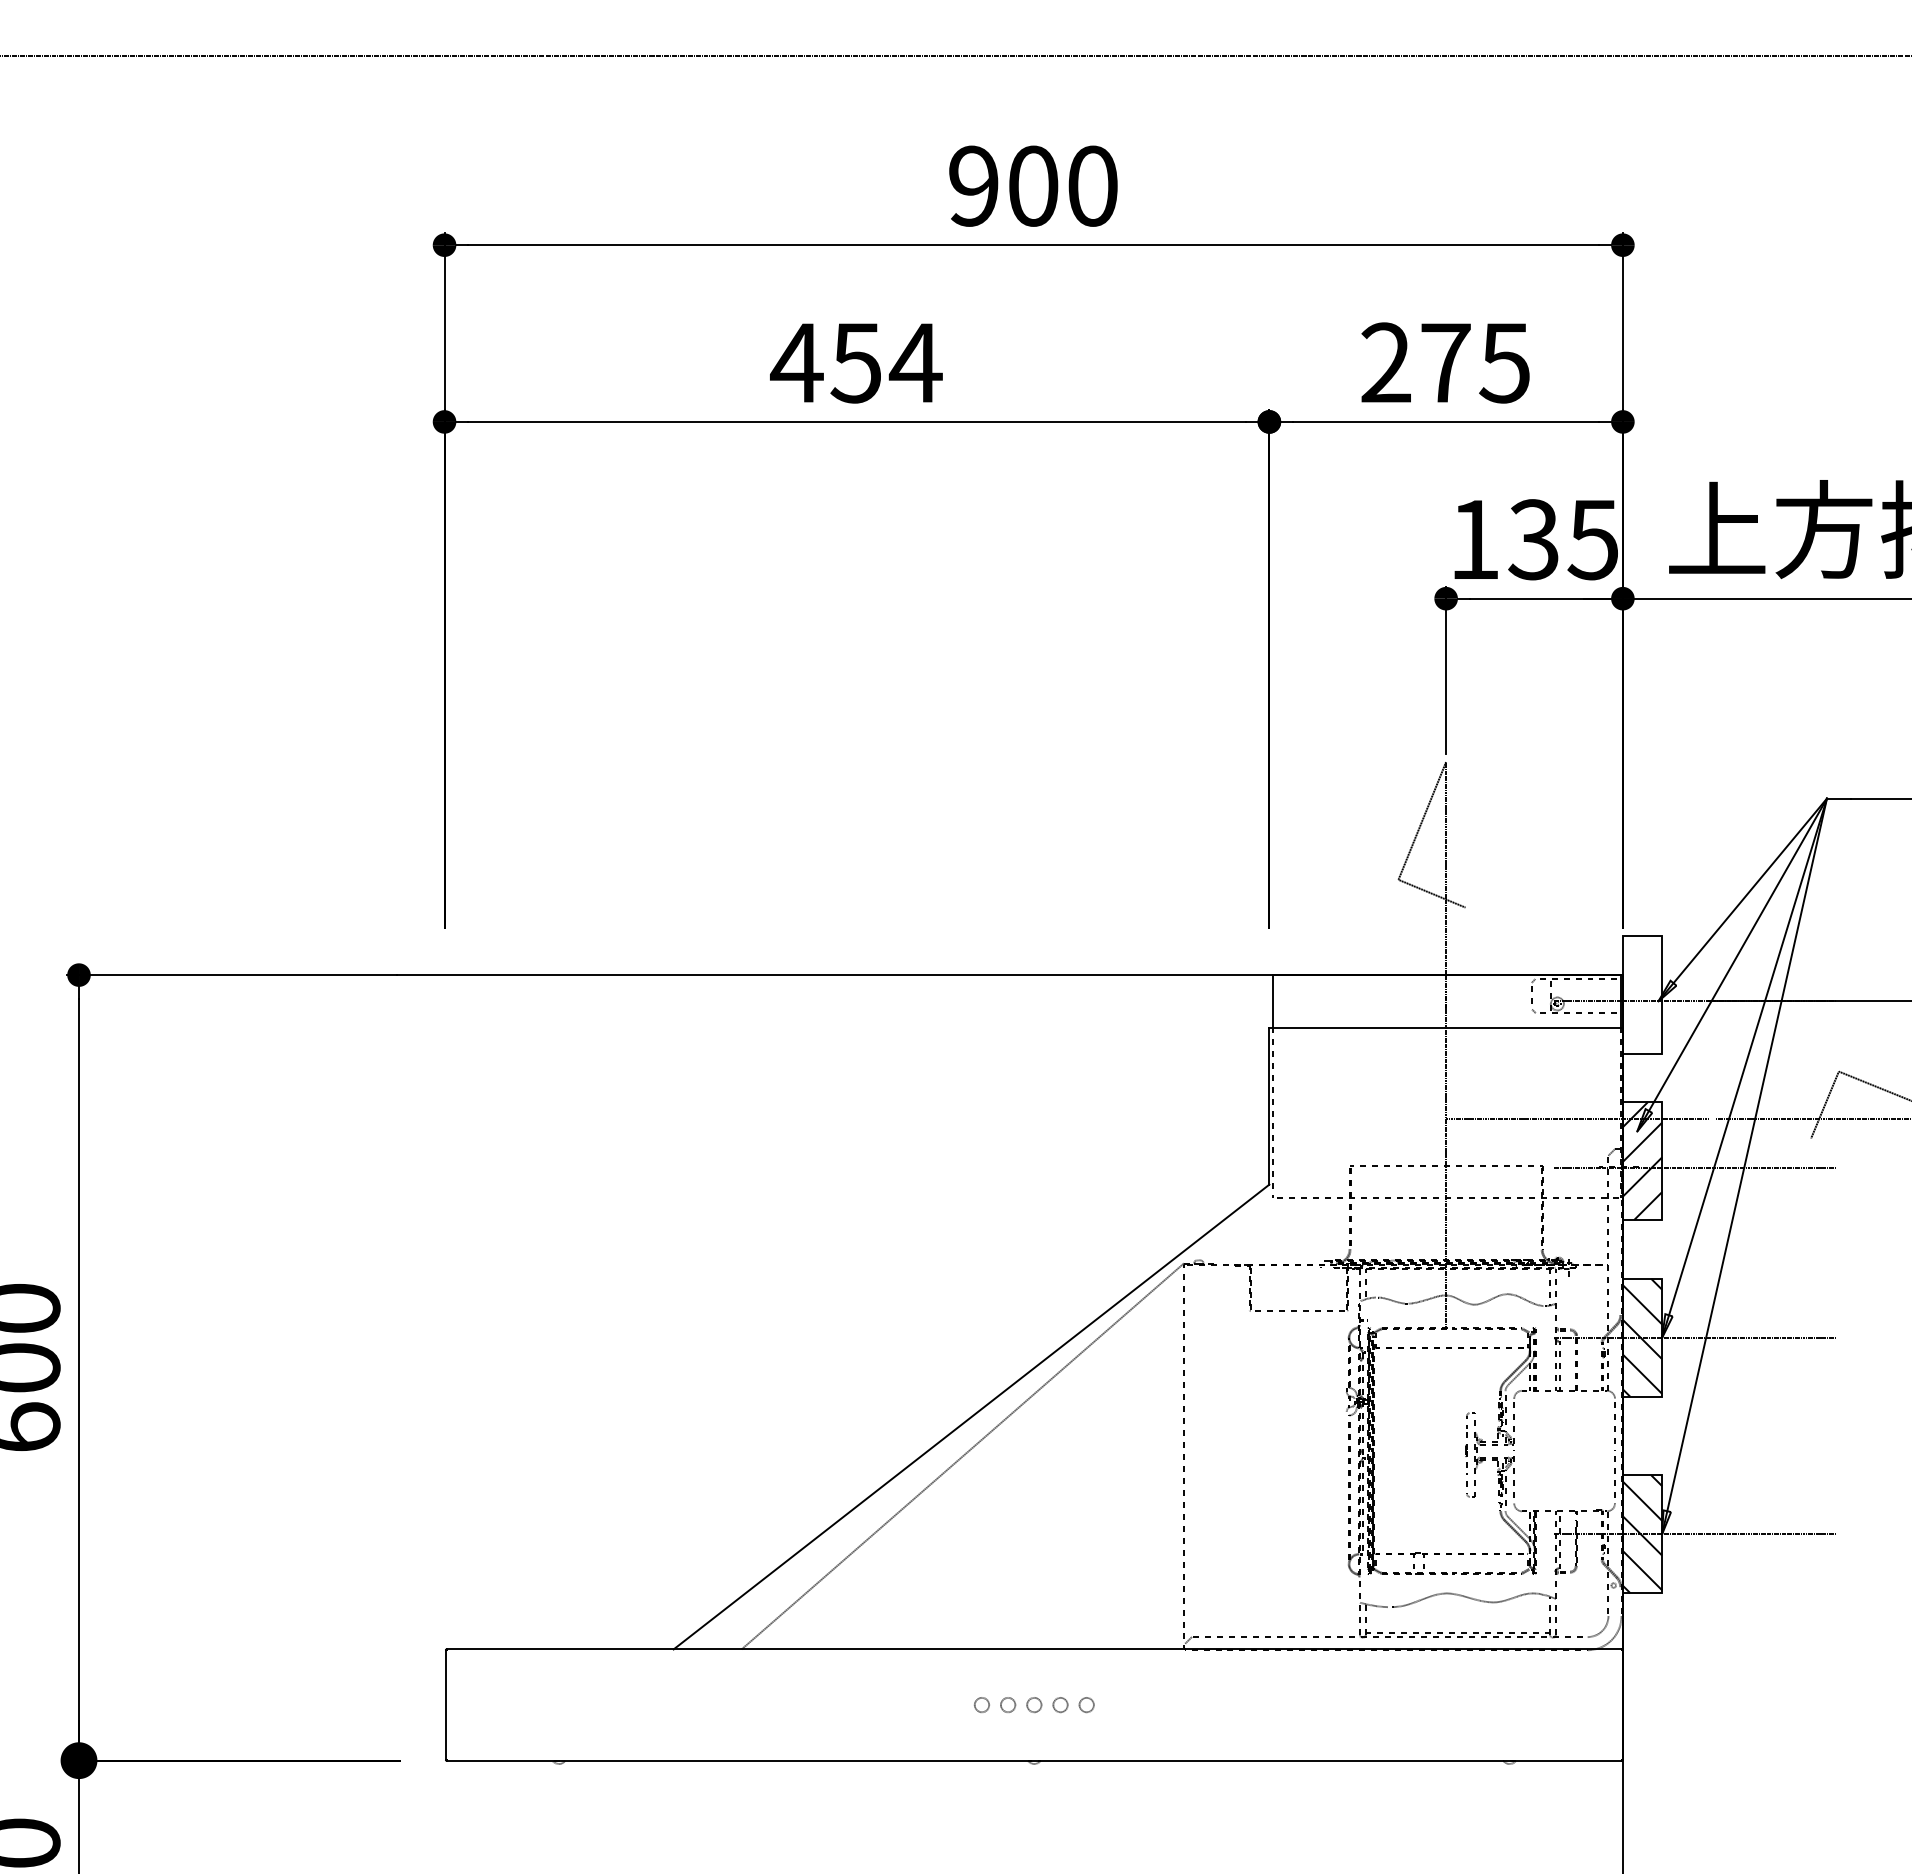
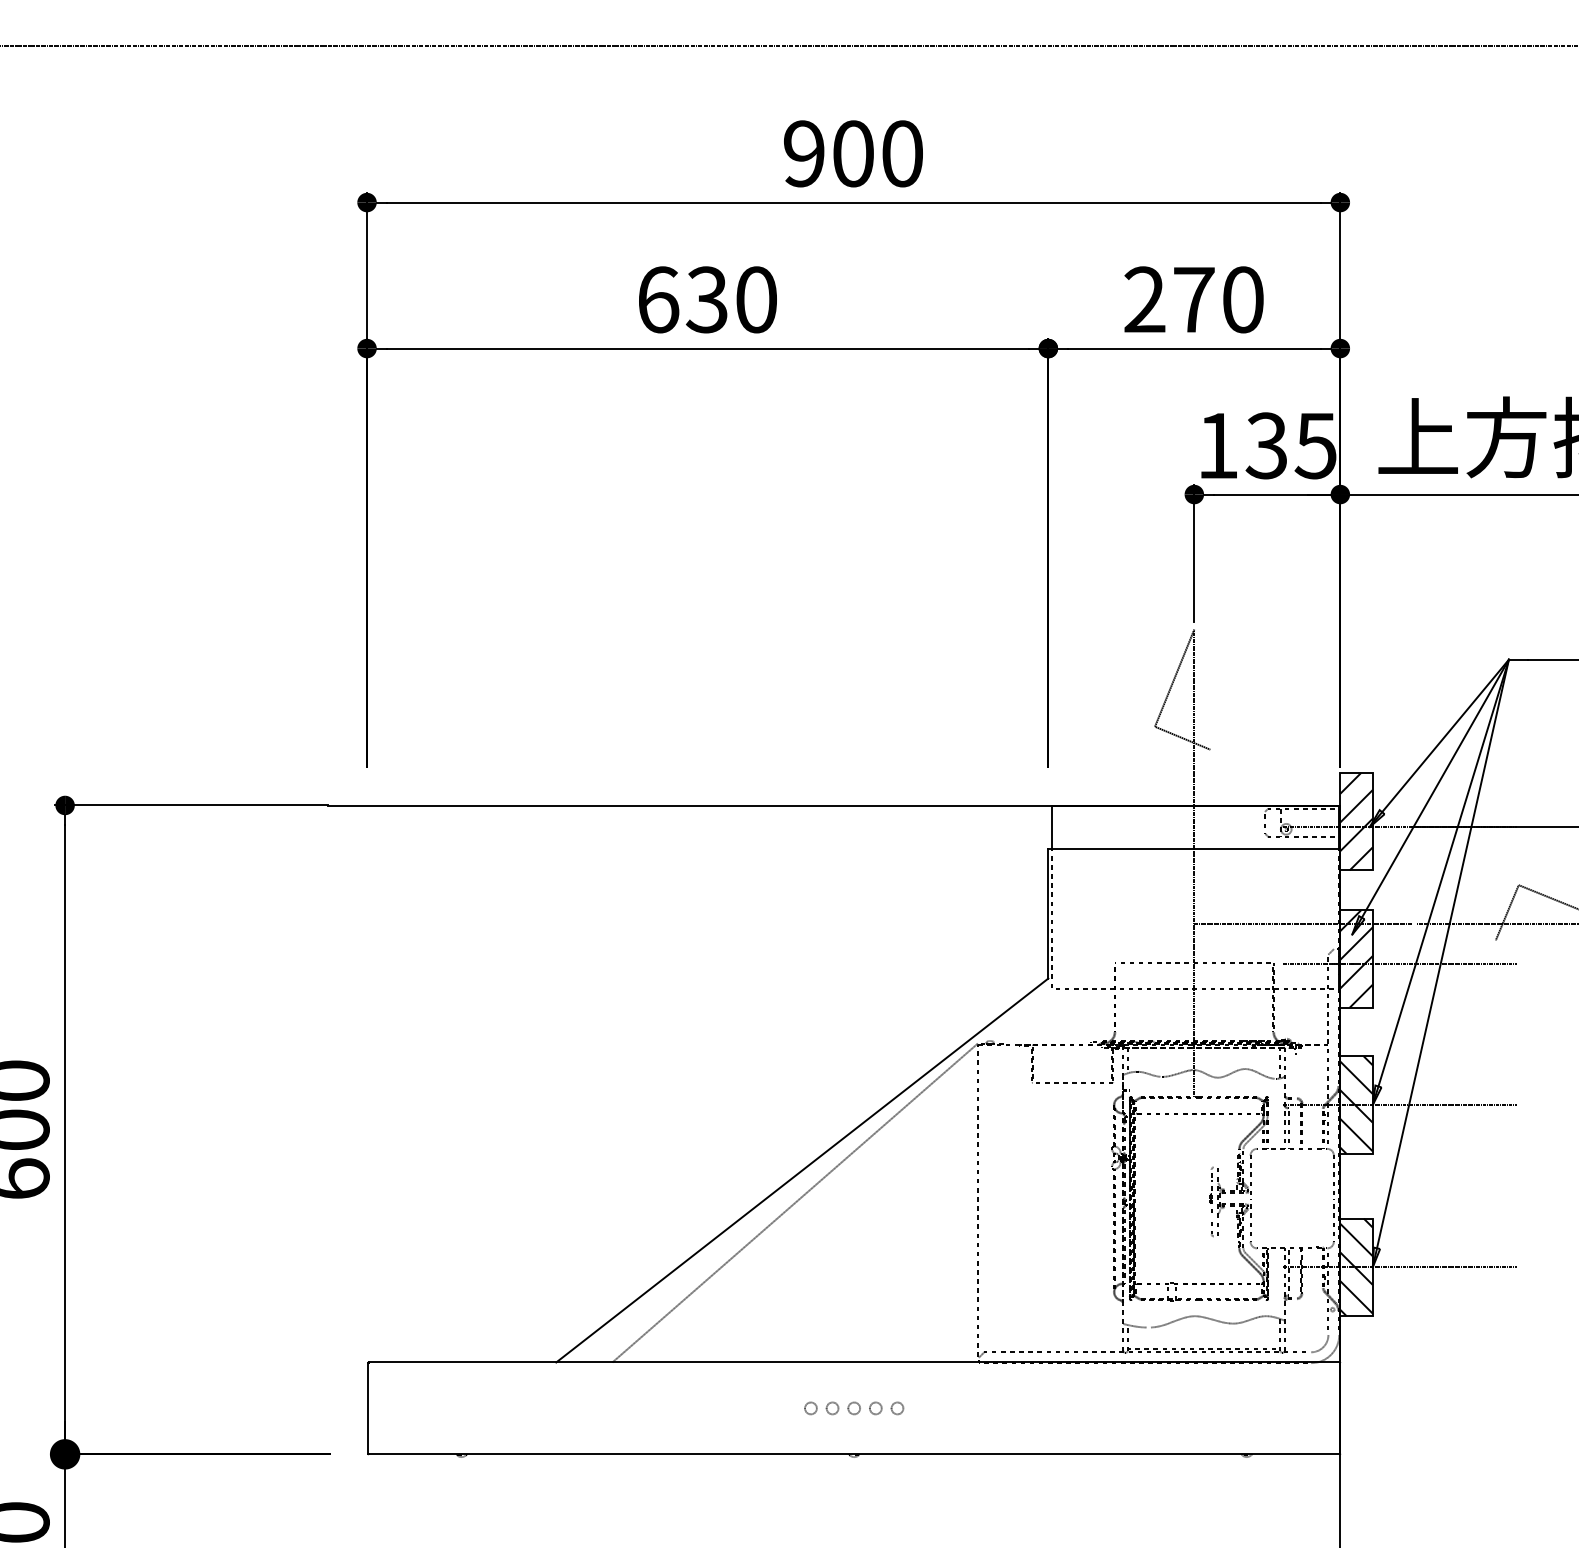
text: (856, 362) -> (707, 299), 454 -> 630
text: (1504, 362) -> (1242, 299), 275 -> 270
hatch: (1642, 994) -> (1356, 821), added

